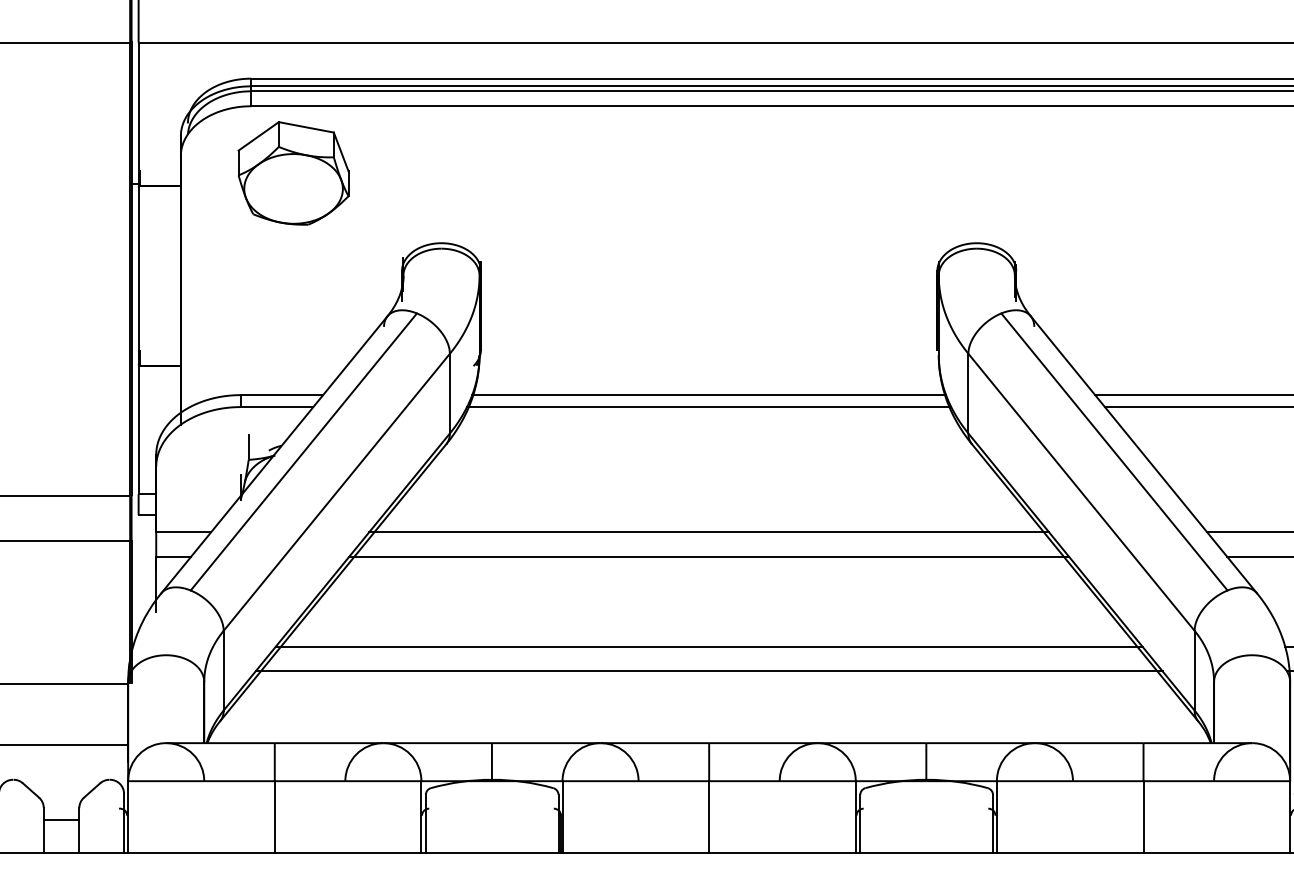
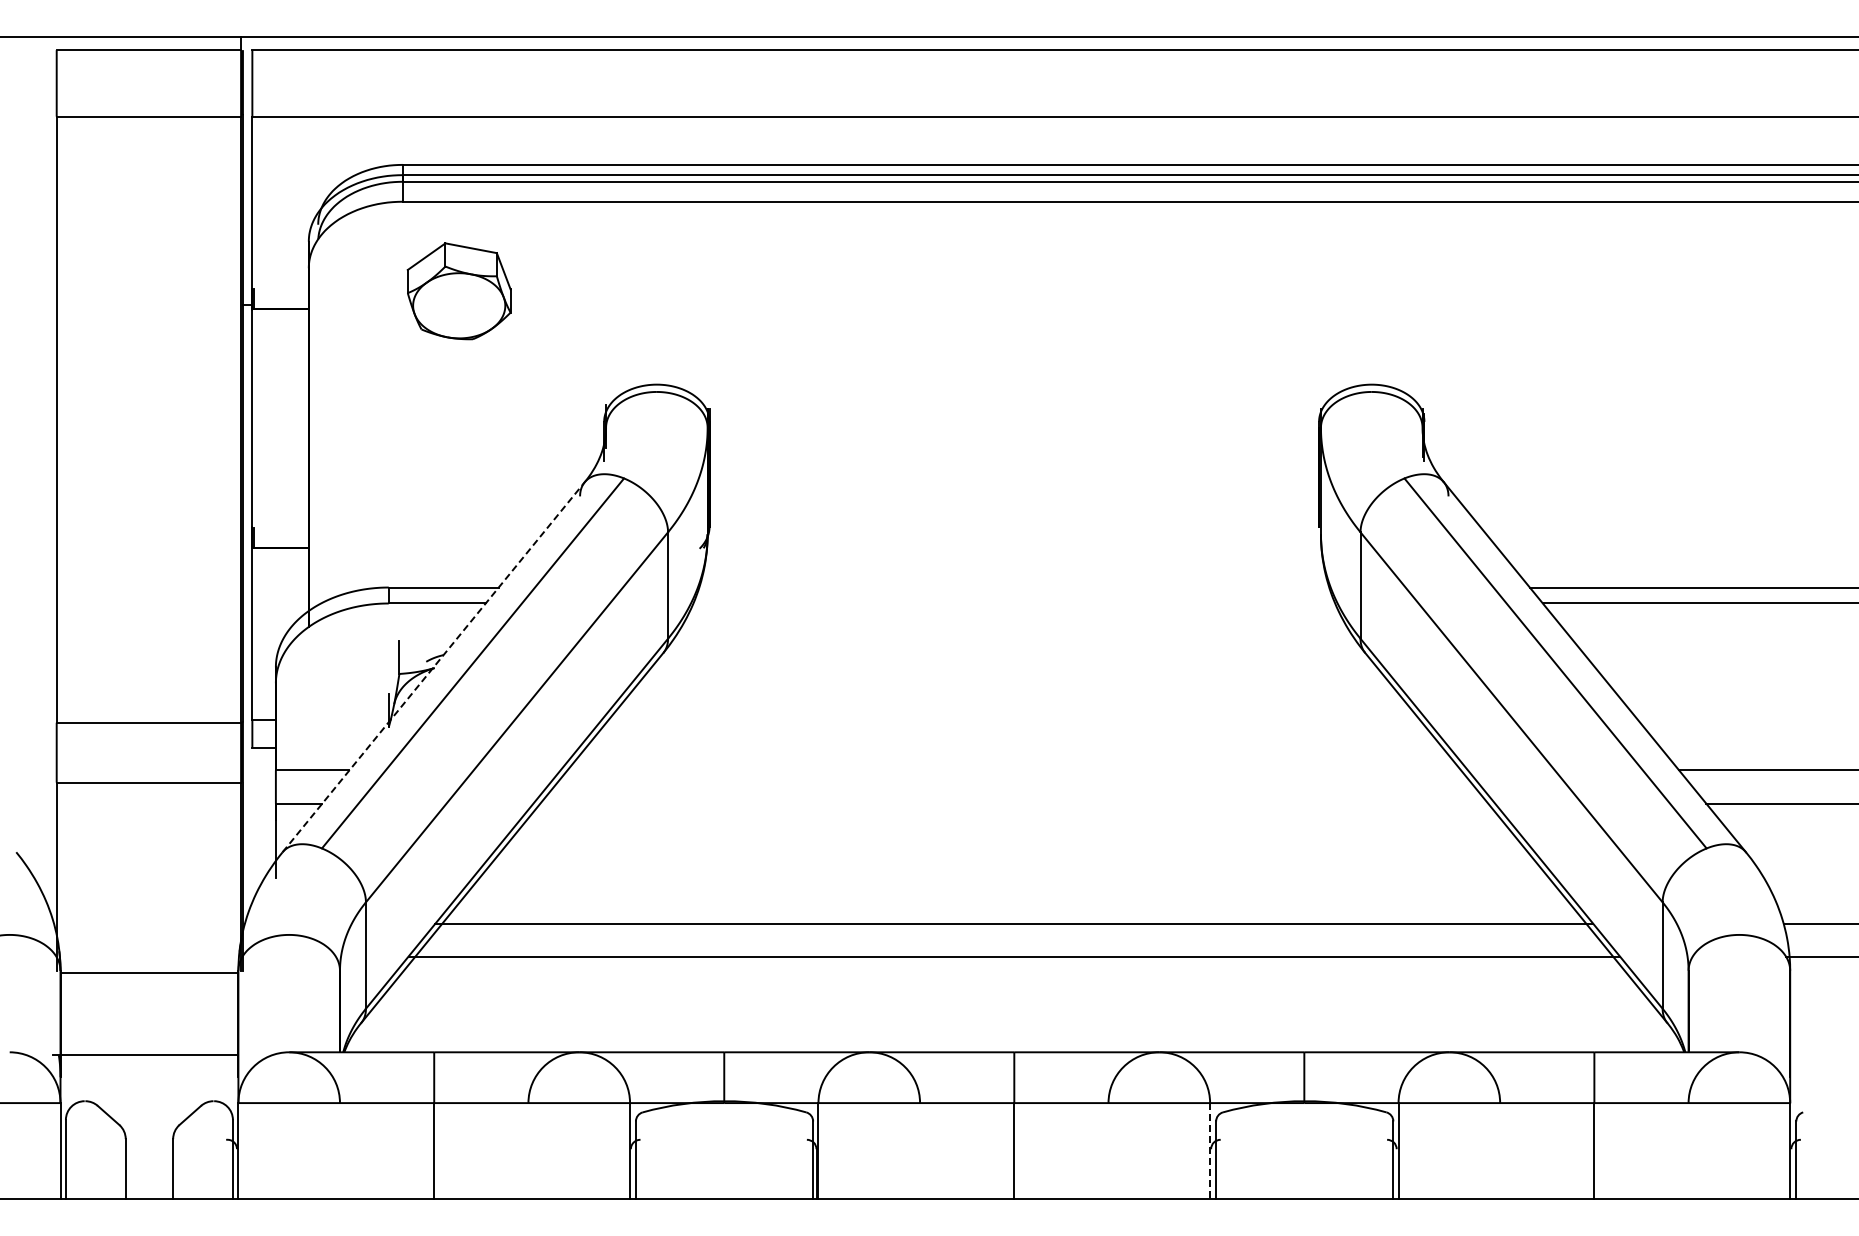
part: (292, 172) -> (458, 290), size x0.7
line: (708, 395) -> (1013, 587), removed
line: (708, 407) -> (1013, 603), removed
line: (274, 455) -> (433, 667), solid -> dashed
line: (709, 532) -> (1014, 770), removed
line: (709, 556) -> (1014, 803), removed
line: (856, 817) -> (1210, 1151), solid -> dashed
line: (61, 820) -> (149, 1155), removed

